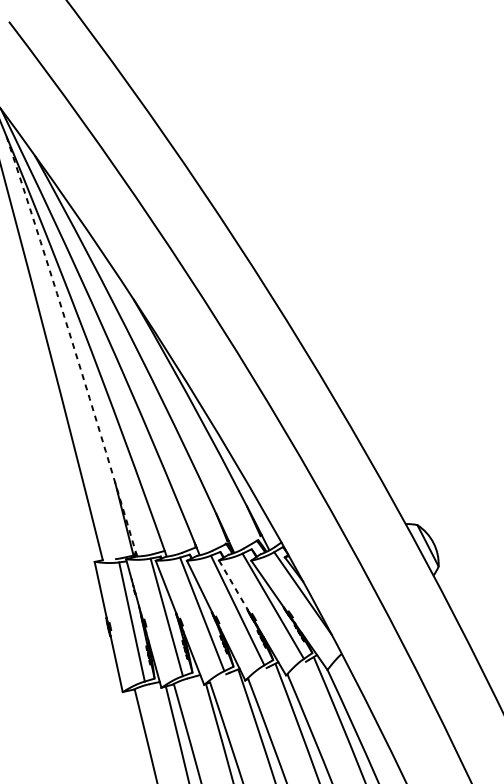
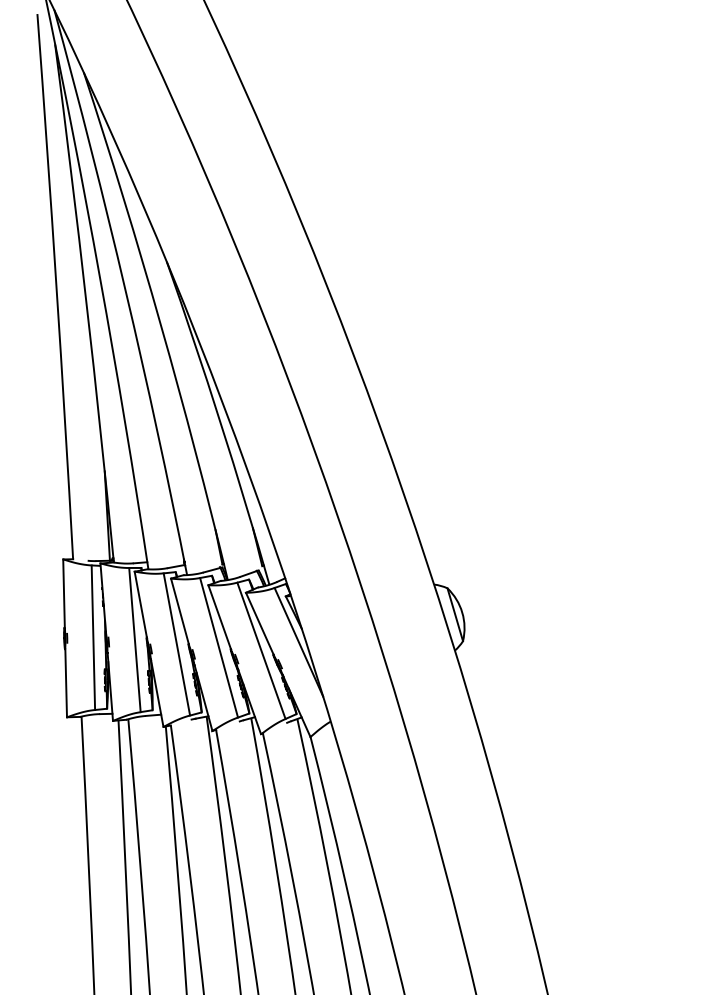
arc: (73, 346) -> (86, 303), dashed -> solid
line: (233, 585) -> (219, 617), dashed -> solid

